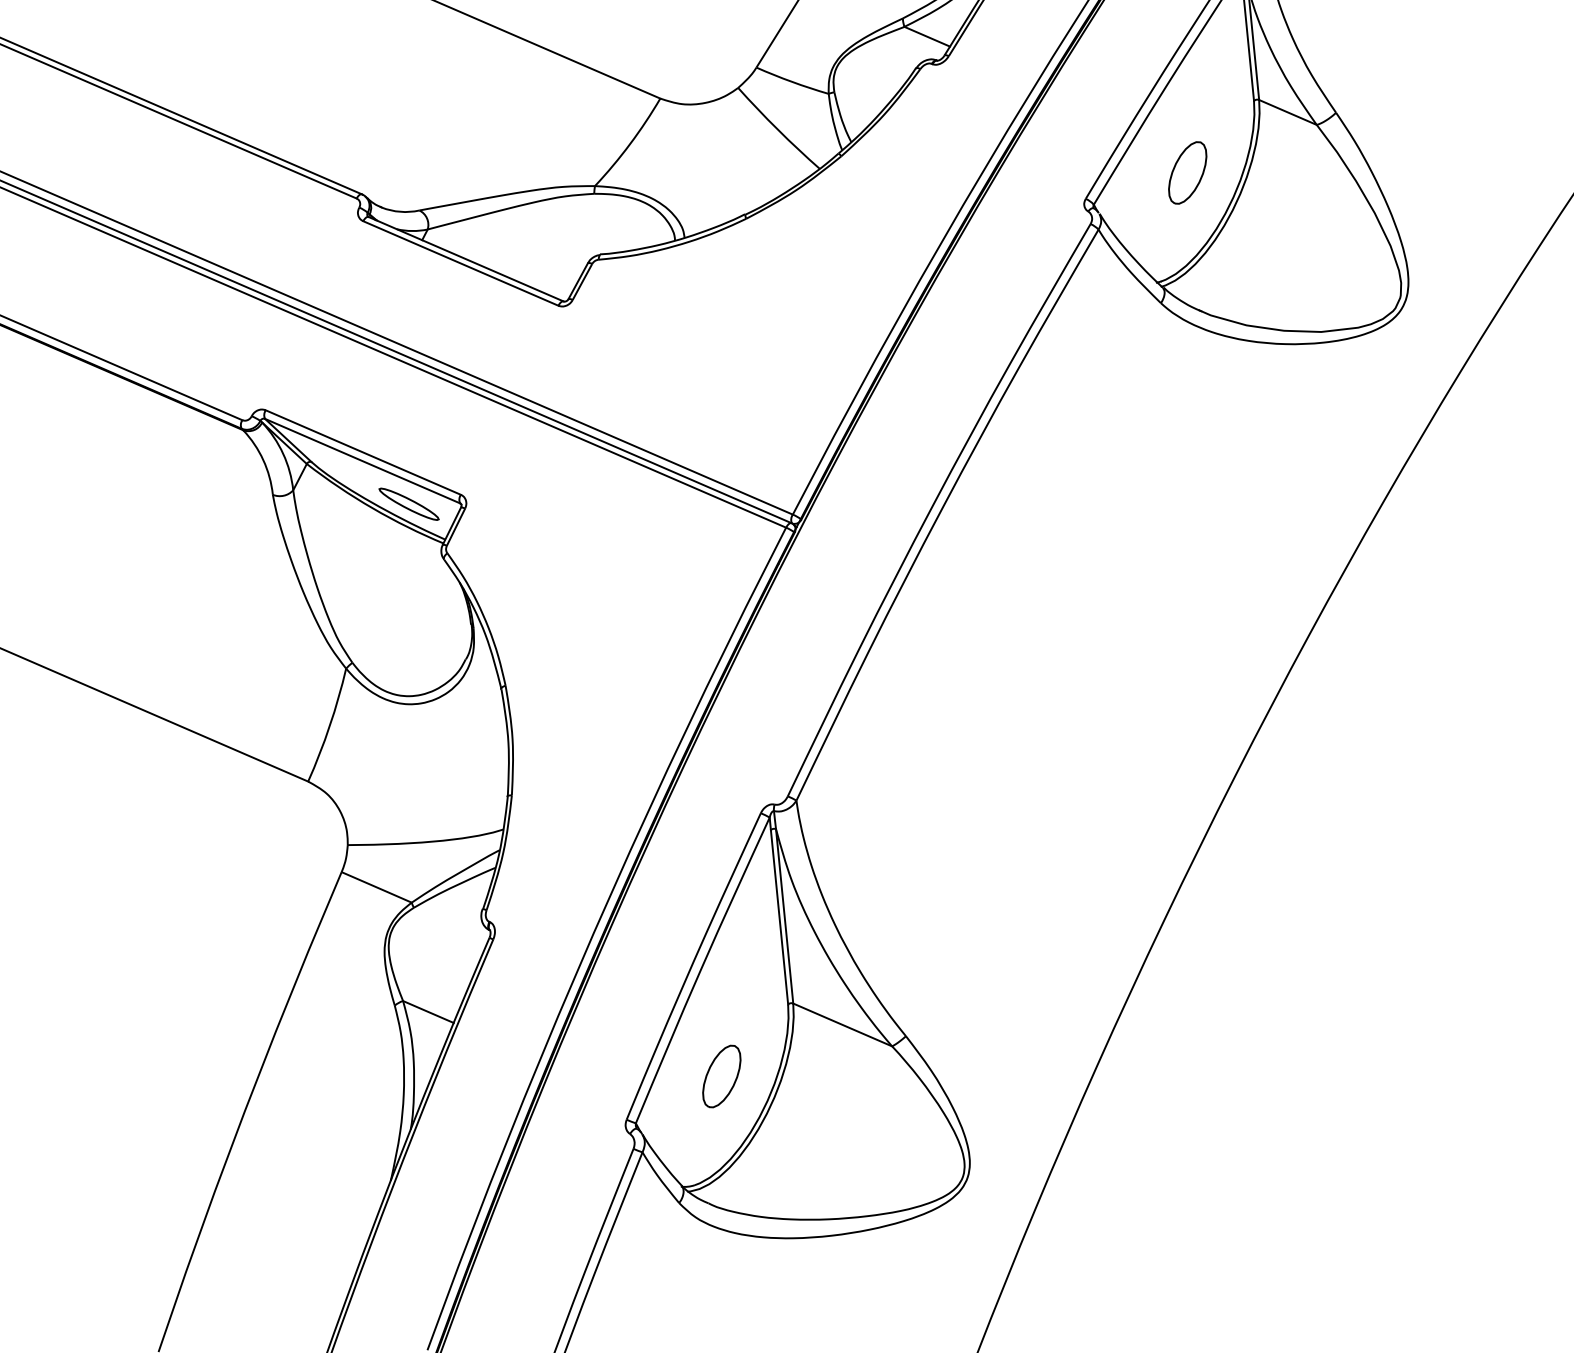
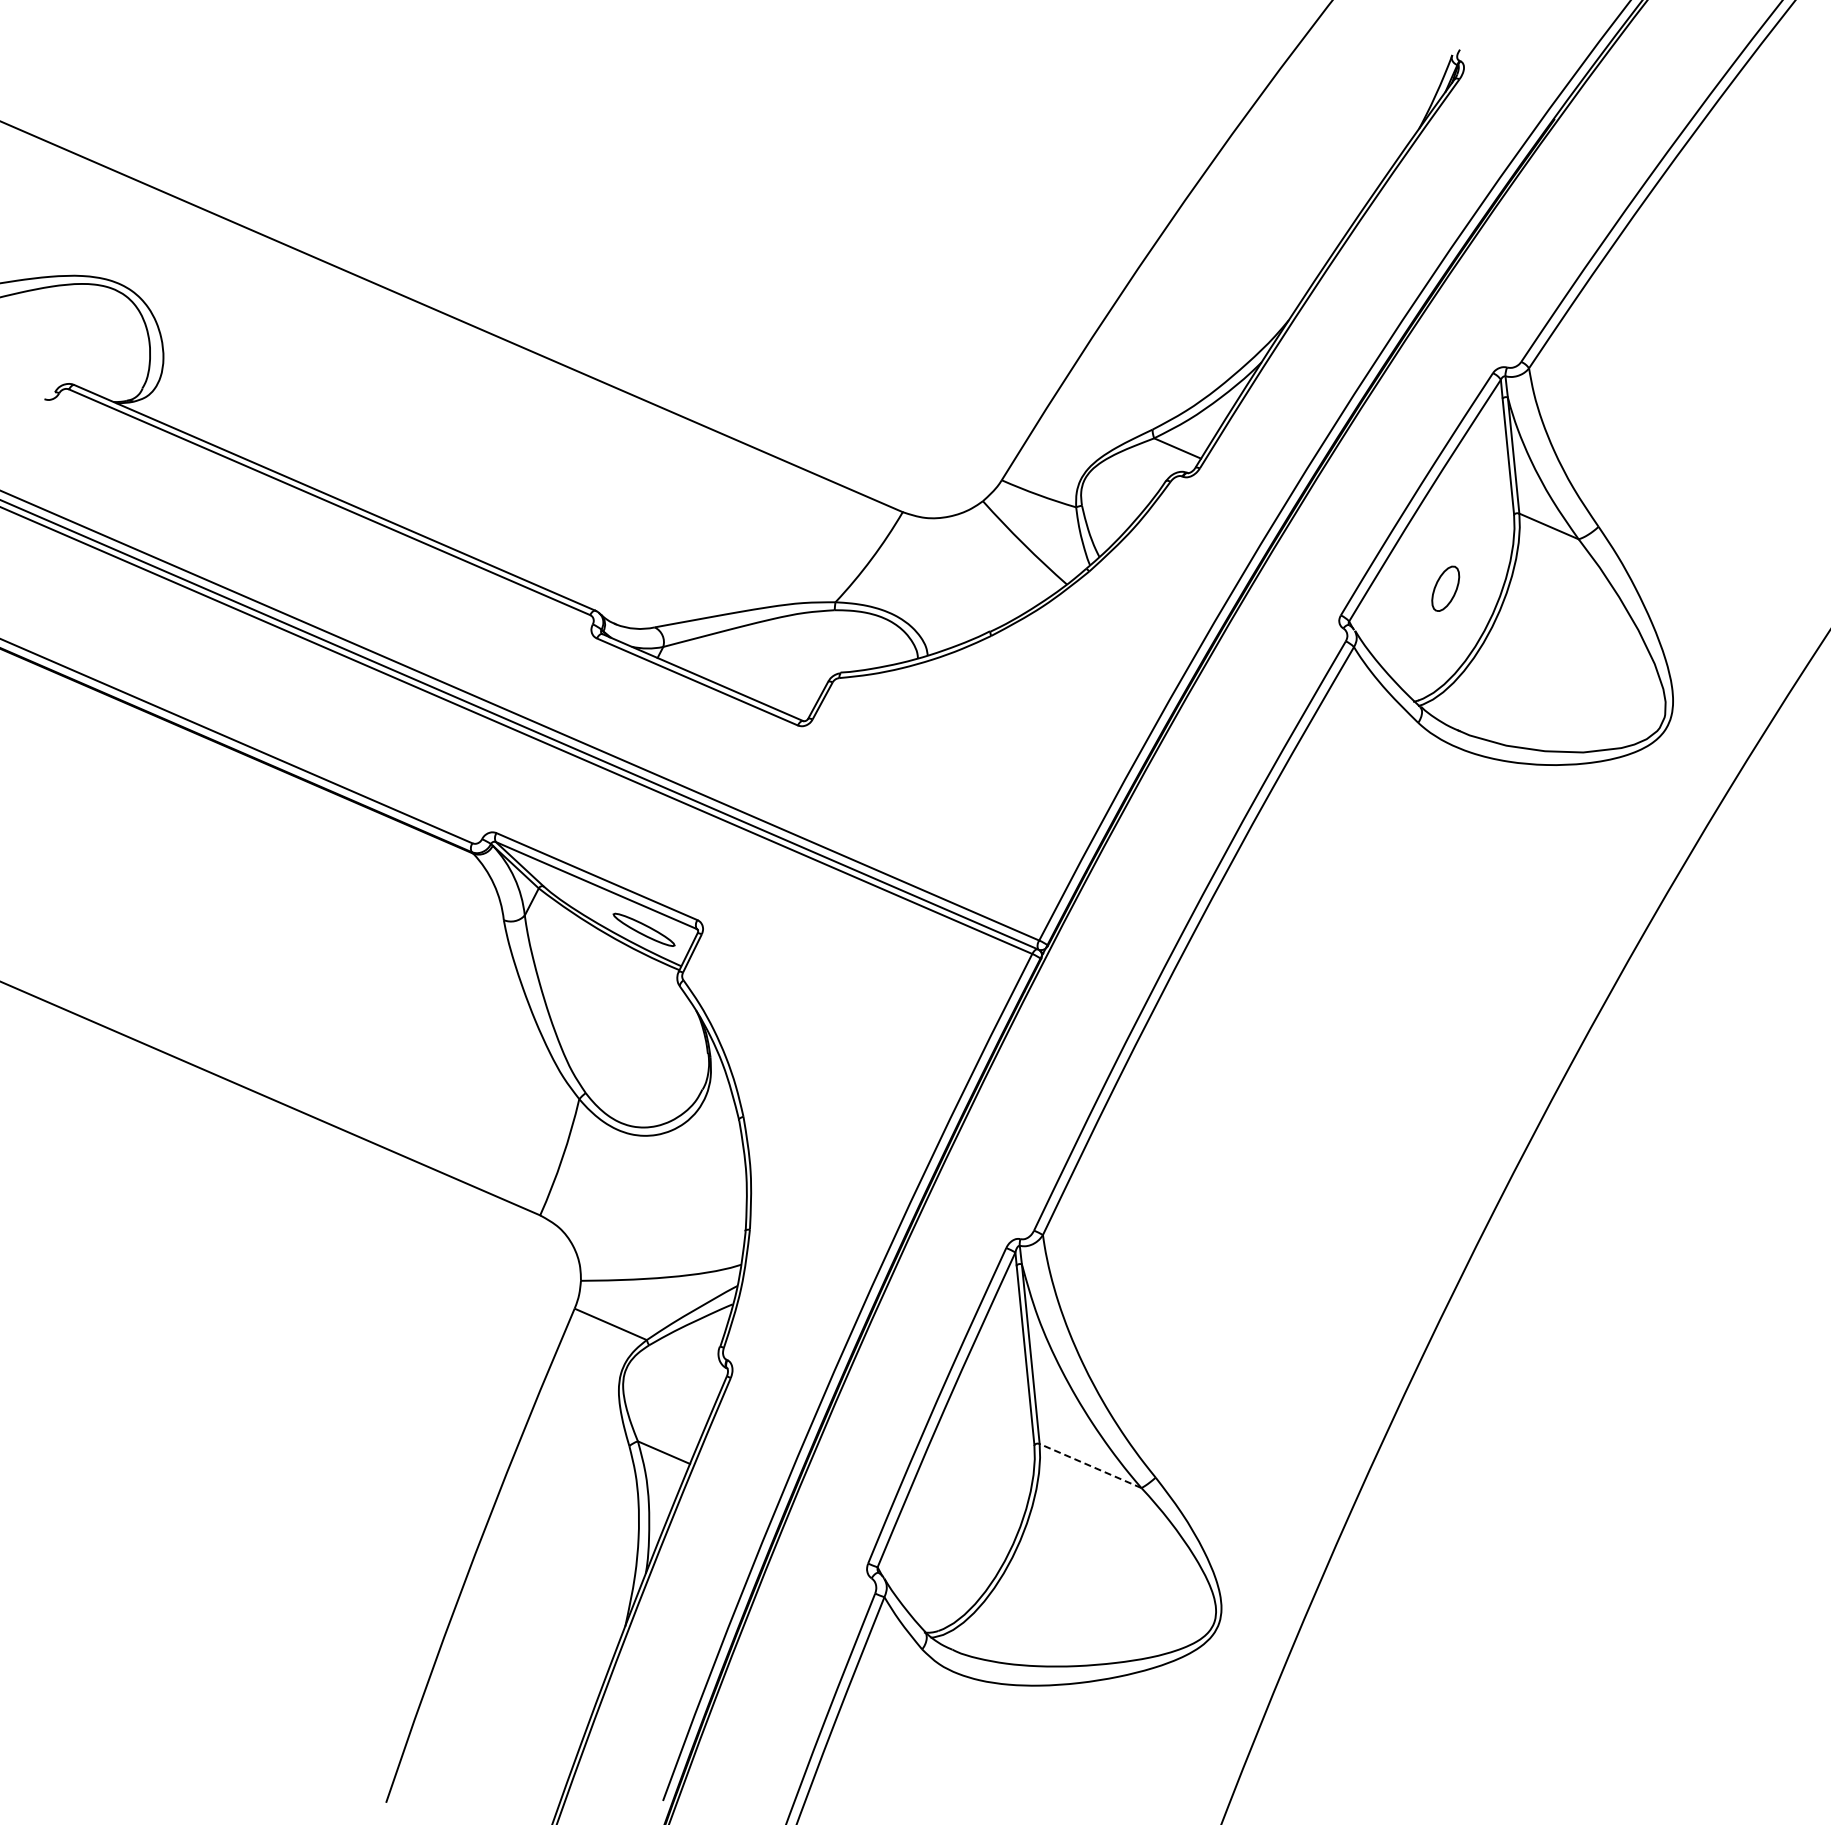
part: (1187, 172) -> (1445, 588), size x0.7
line: (842, 1024) -> (1090, 1465), solid -> dashed
part: (722, 1075) -> (966, 1518), removed

